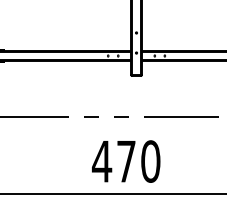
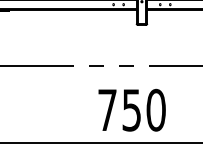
text: (113, 161) -> (118, 110), 470 -> 750

